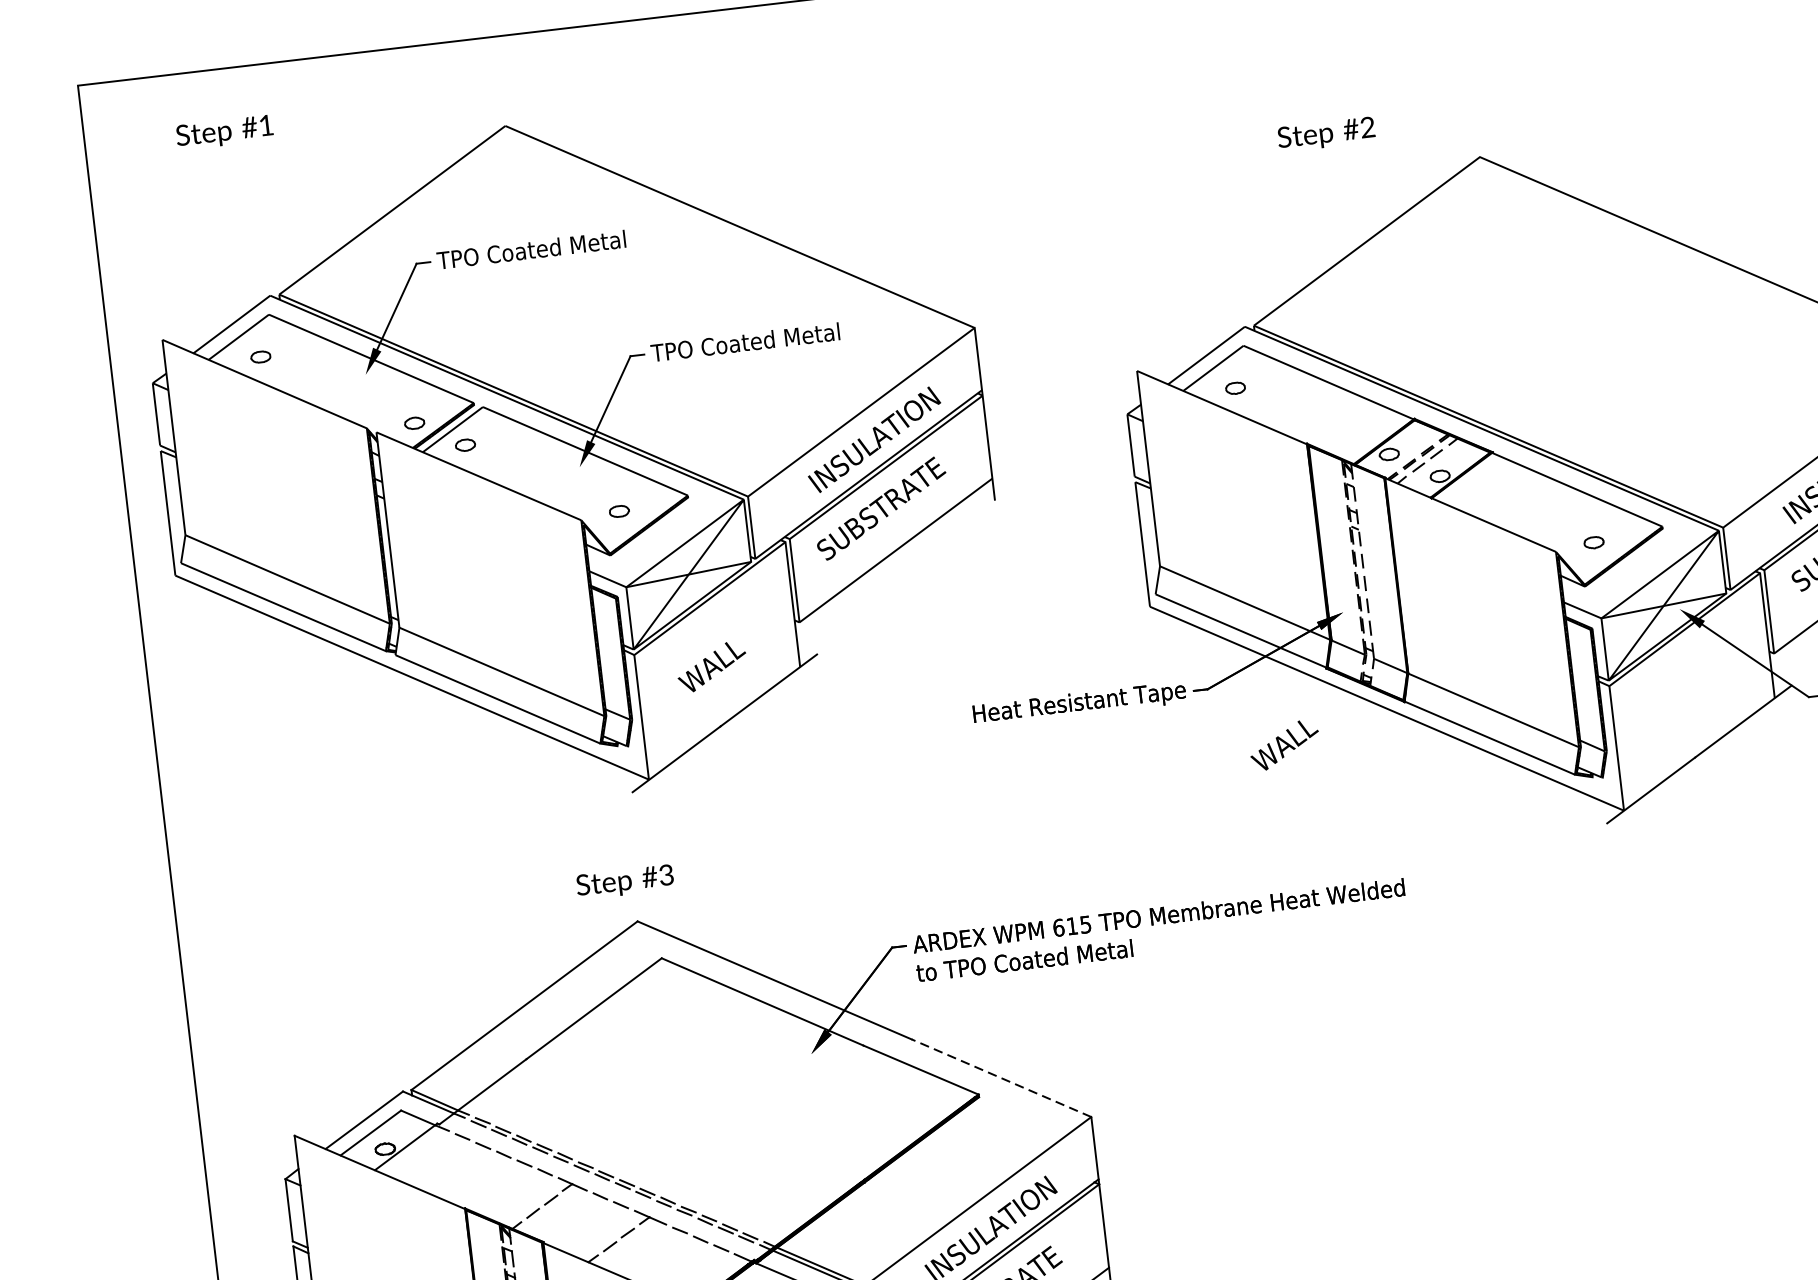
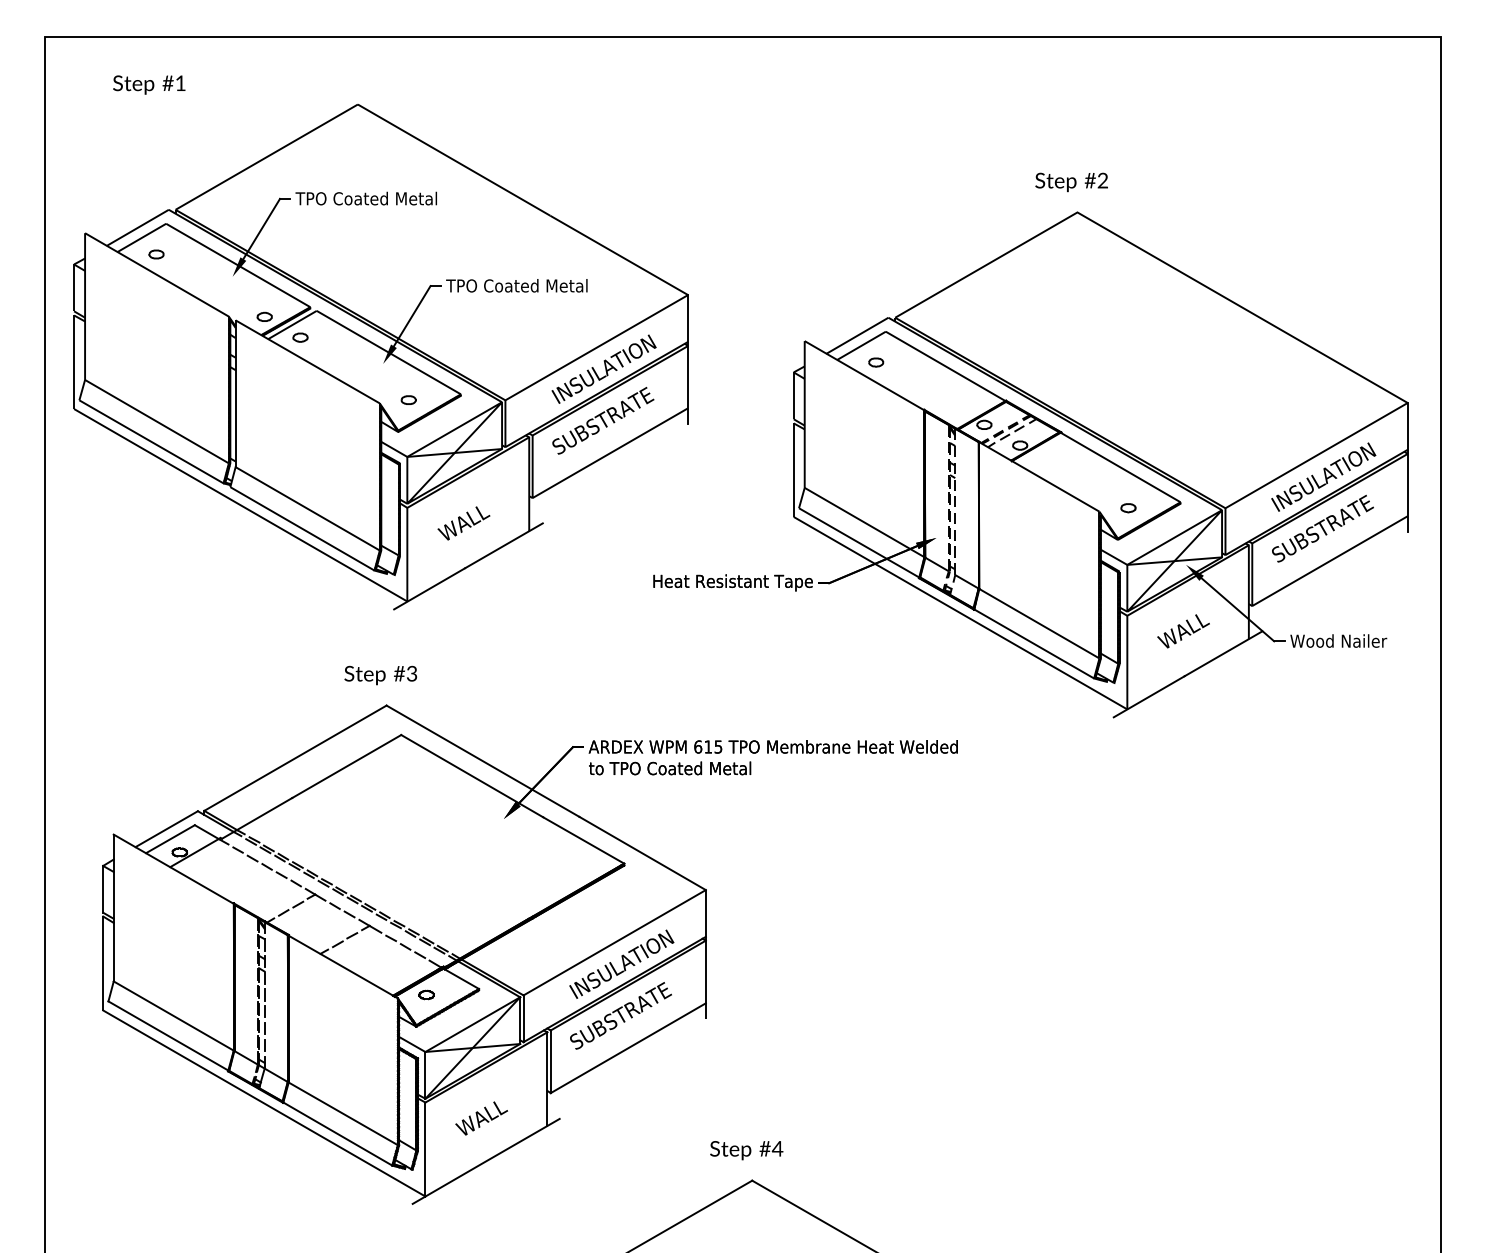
text: (1326, 134) -> (1071, 182), moved
text: (1284, 745) -> (1183, 631), moved
line: (1001, 1078) -> (642, 853), dashed -> solid

